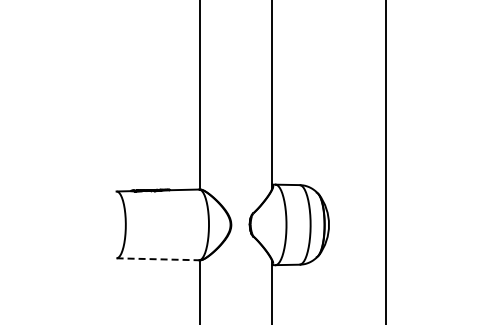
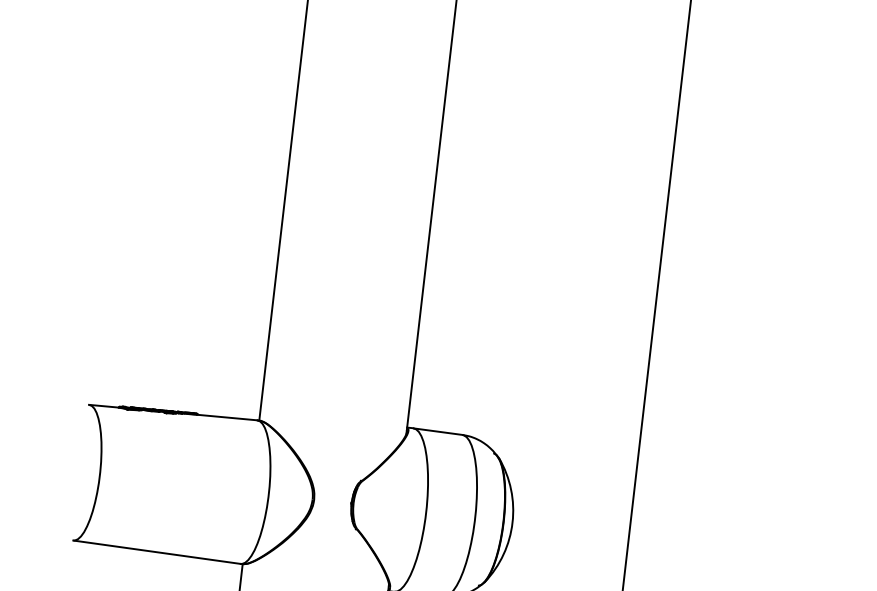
line: (158, 259) -> (158, 552), dashed -> solid

